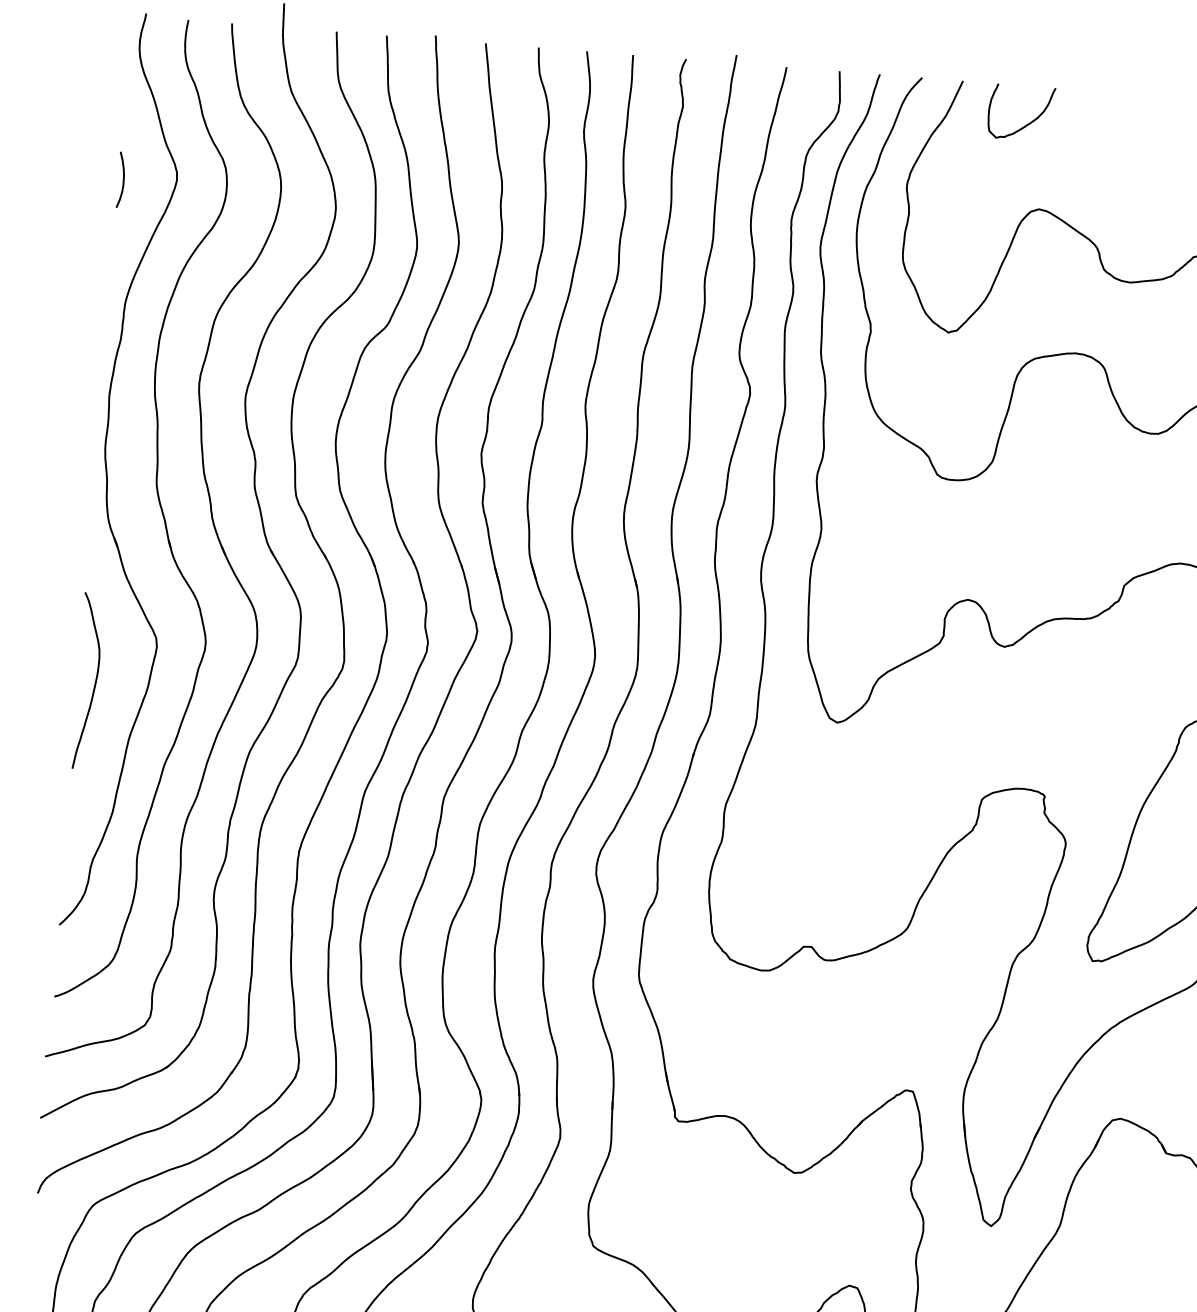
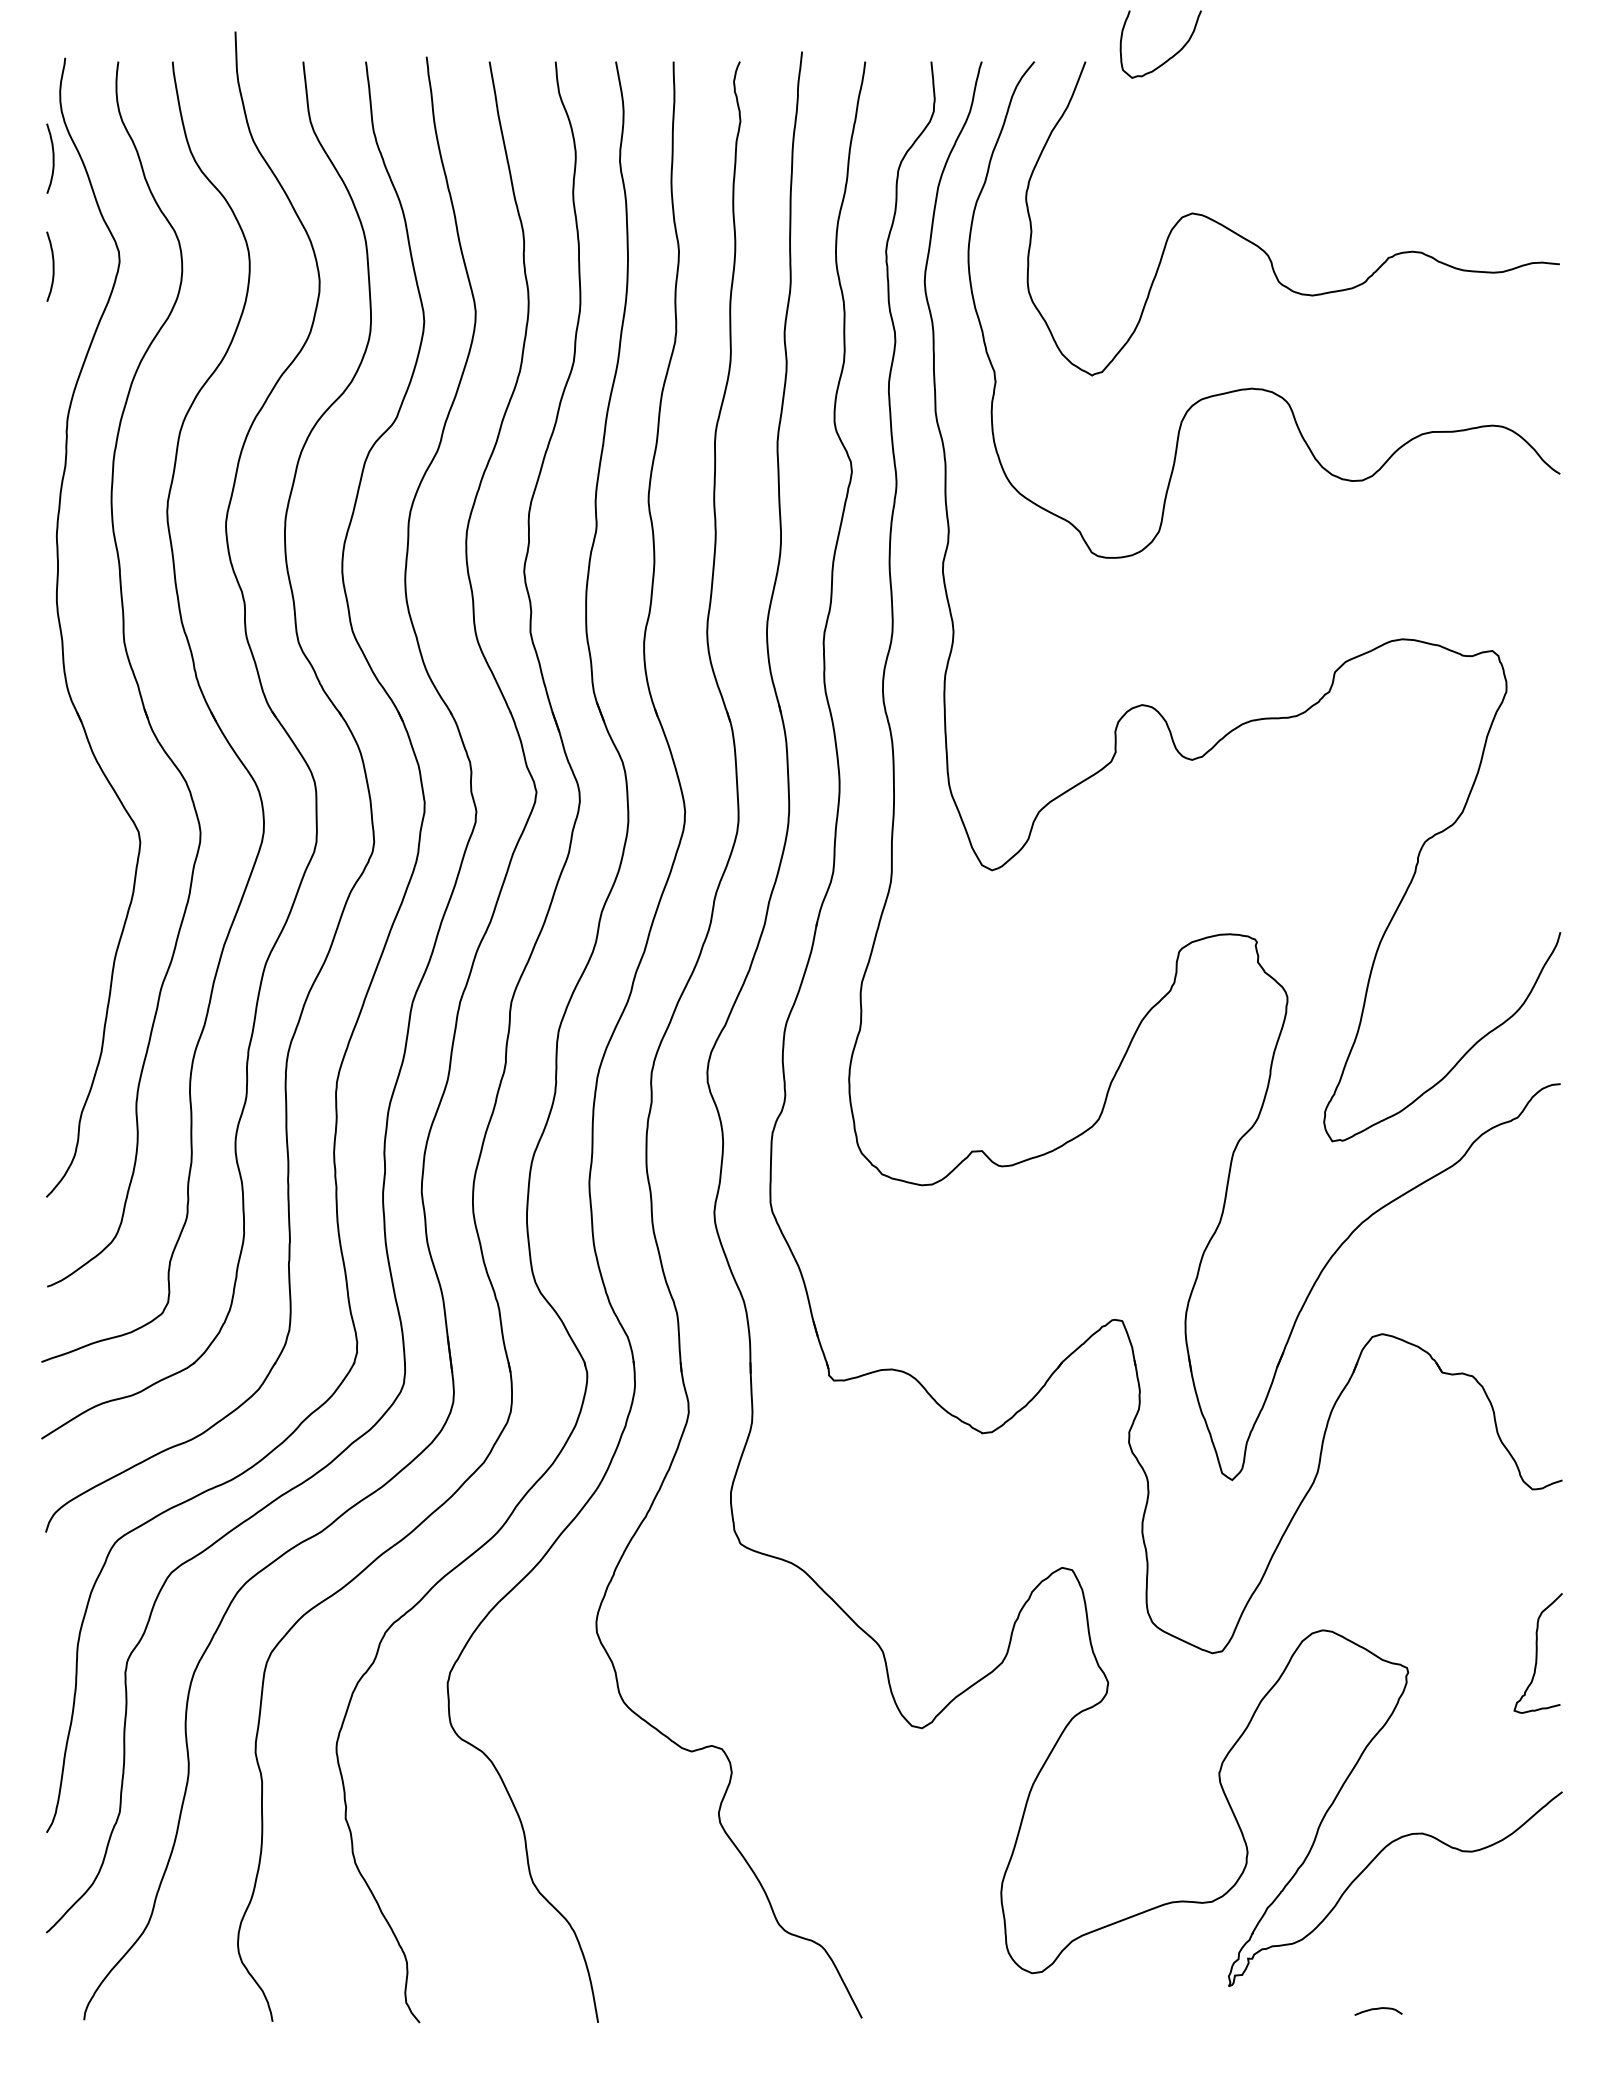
curve: (129, 93) -> (52, 158), added
curve: (1027, 123) -> (1169, 57), moved
curve: (94, 683) -> (66, 894), removed

